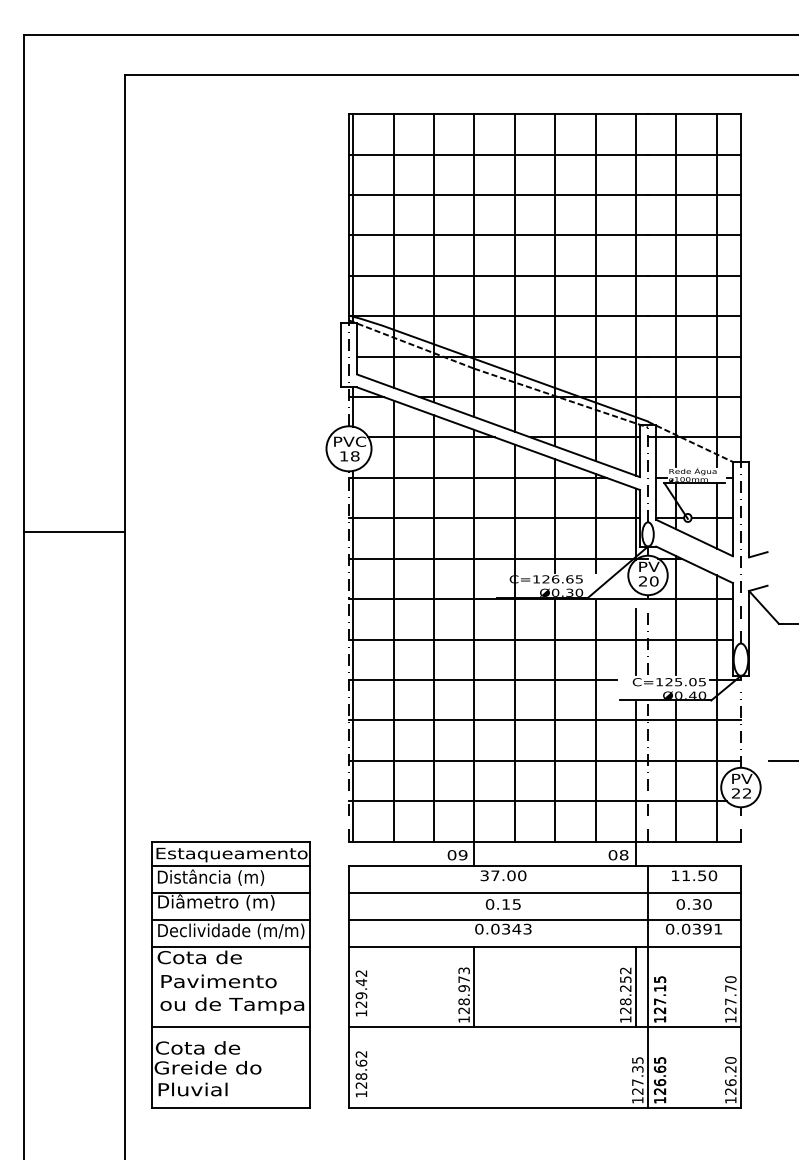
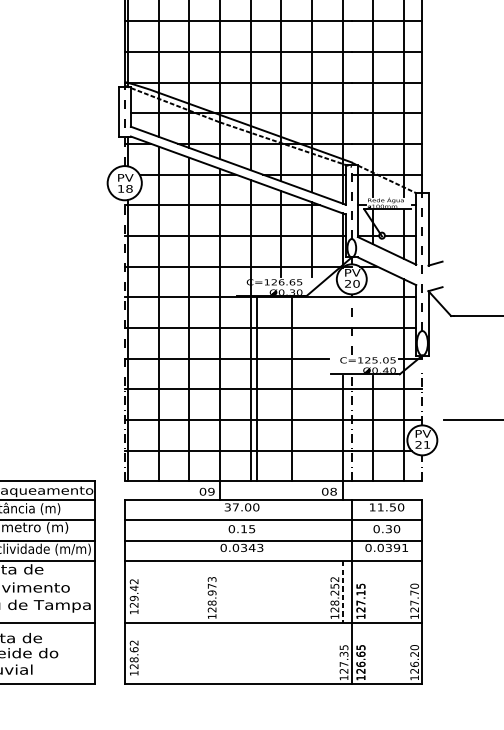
text: (350, 441) -> (125, 177), PVC -> PV
line: (676, 615) -> (373, 309), removed
line: (635, 641) -> (342, 329), removed
line: (555, 720) -> (257, 389), moved
line: (595, 720) -> (292, 389), moved
text: (746, 793) -> (426, 444), 22 -> 21
line: (474, 986) -> (220, 591), removed
line: (635, 987) -> (342, 592), solid -> dashed

